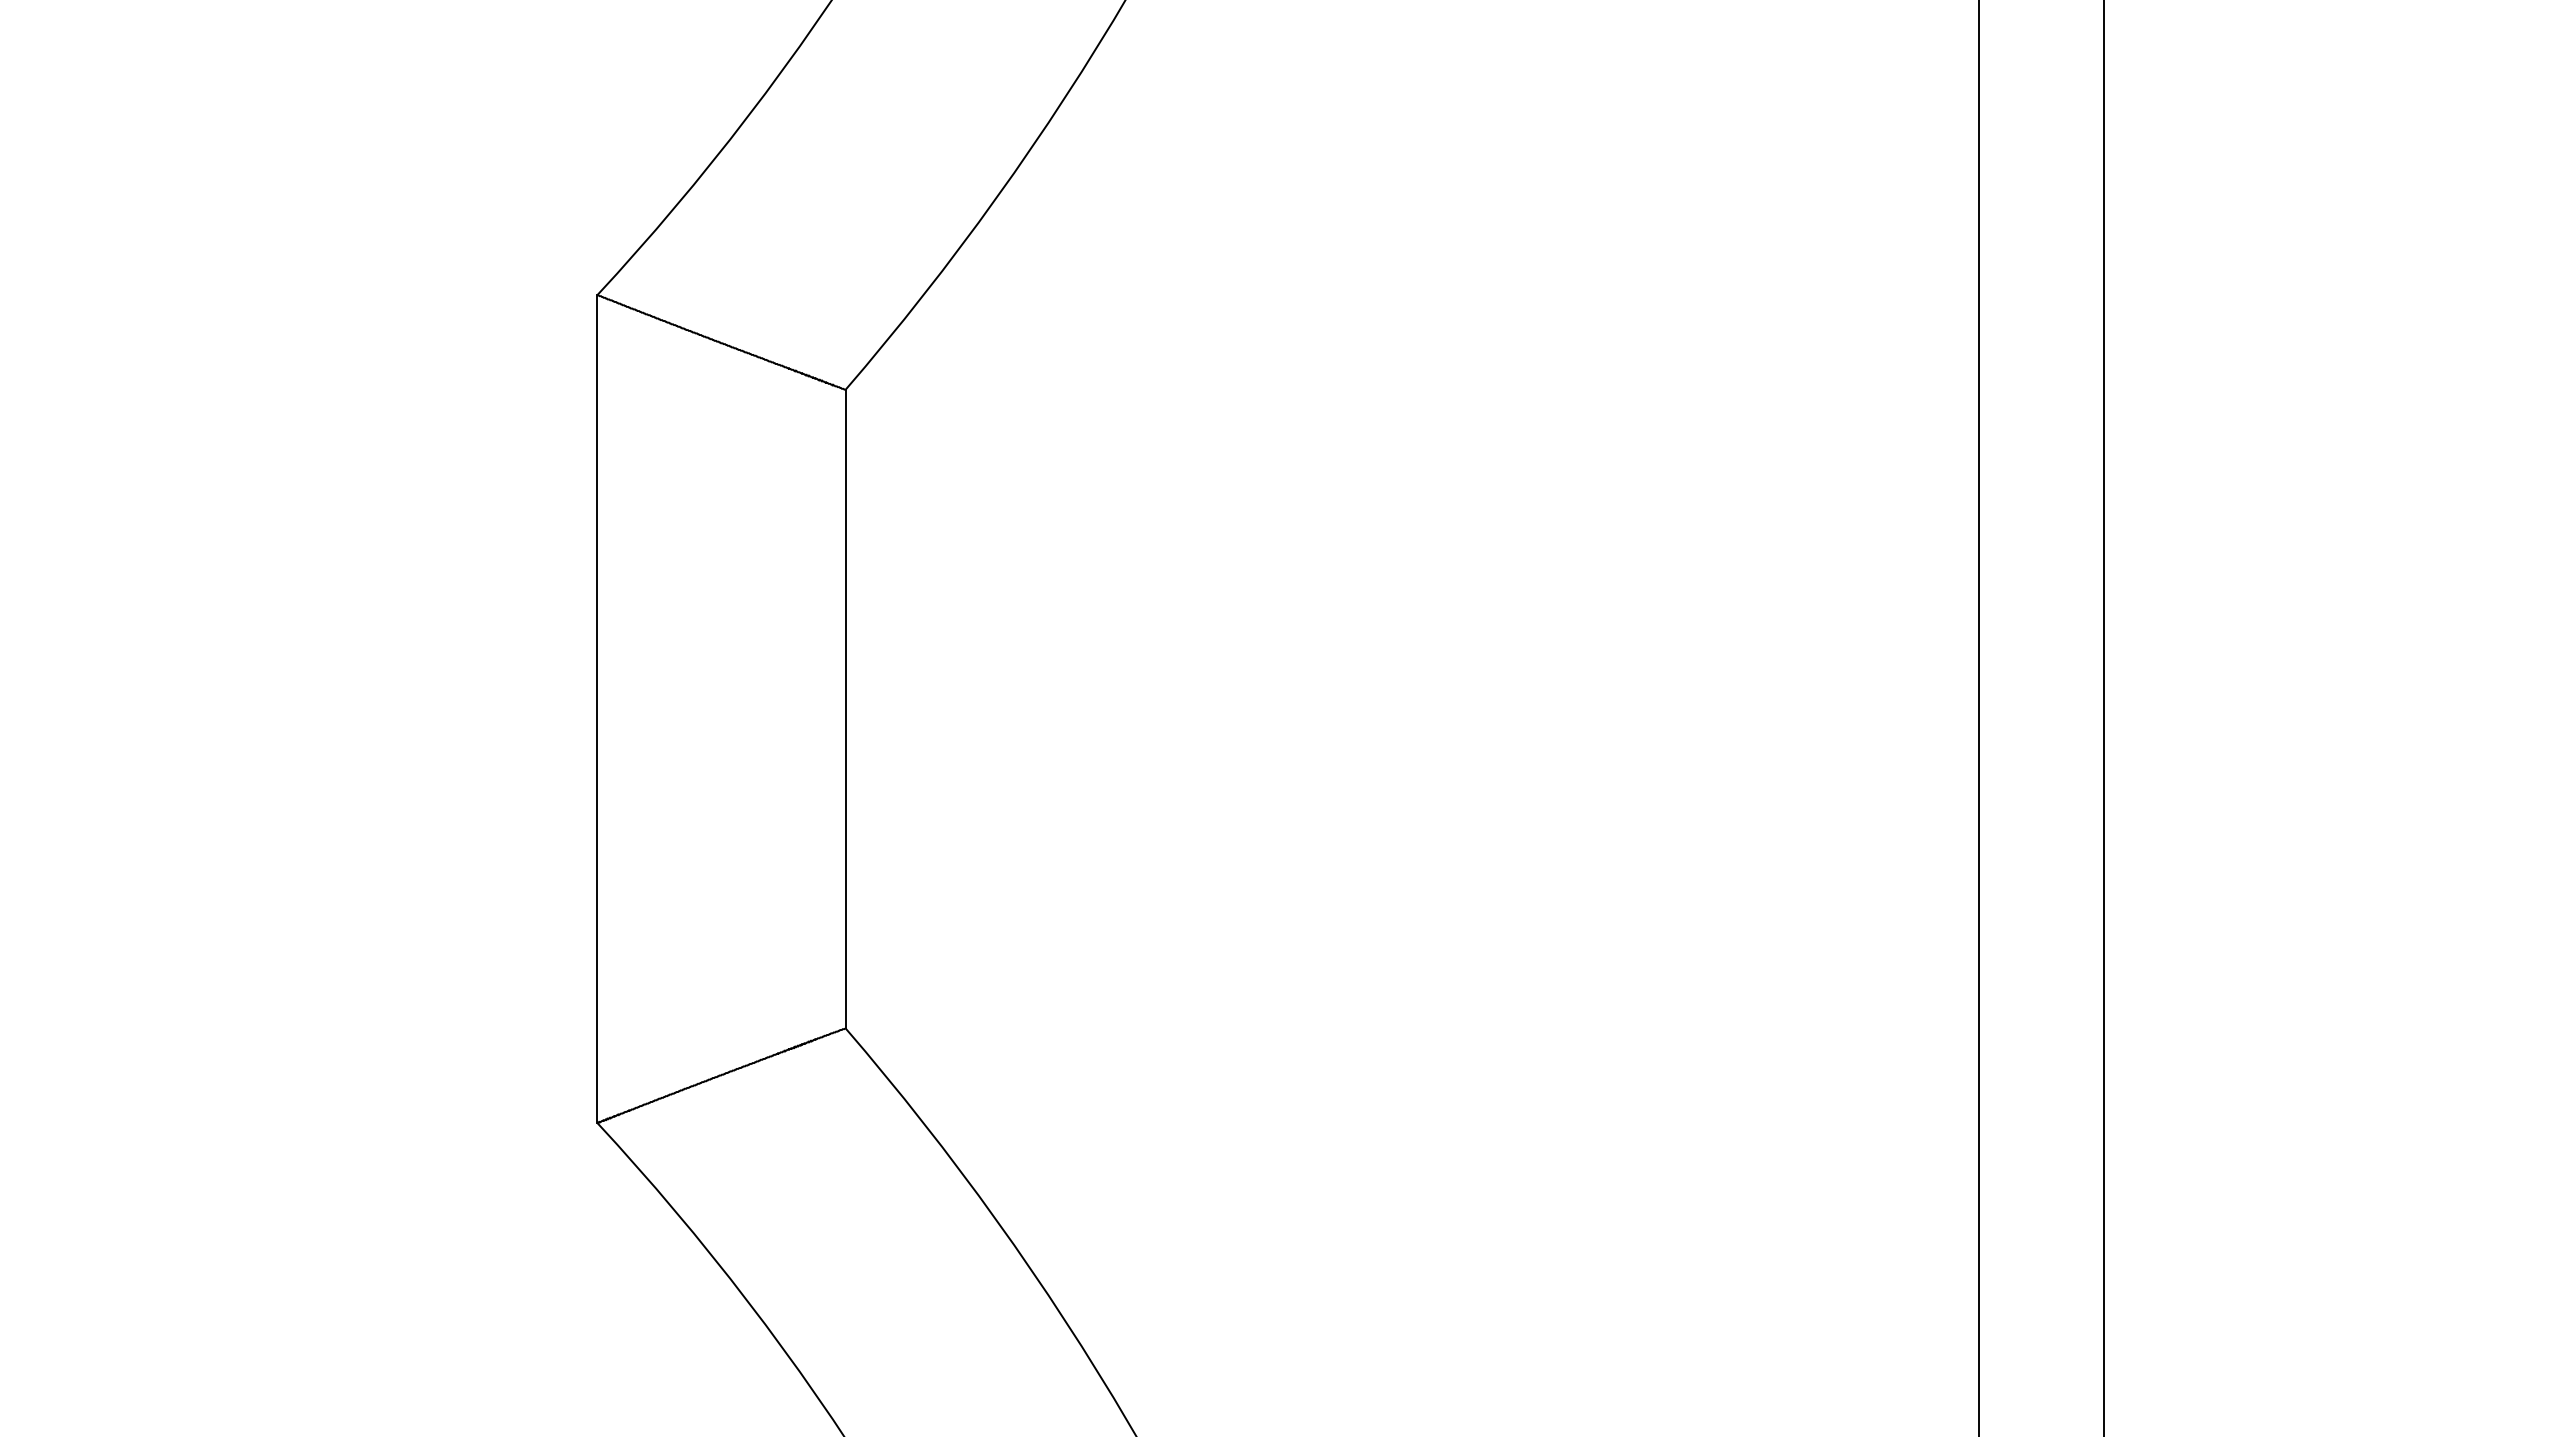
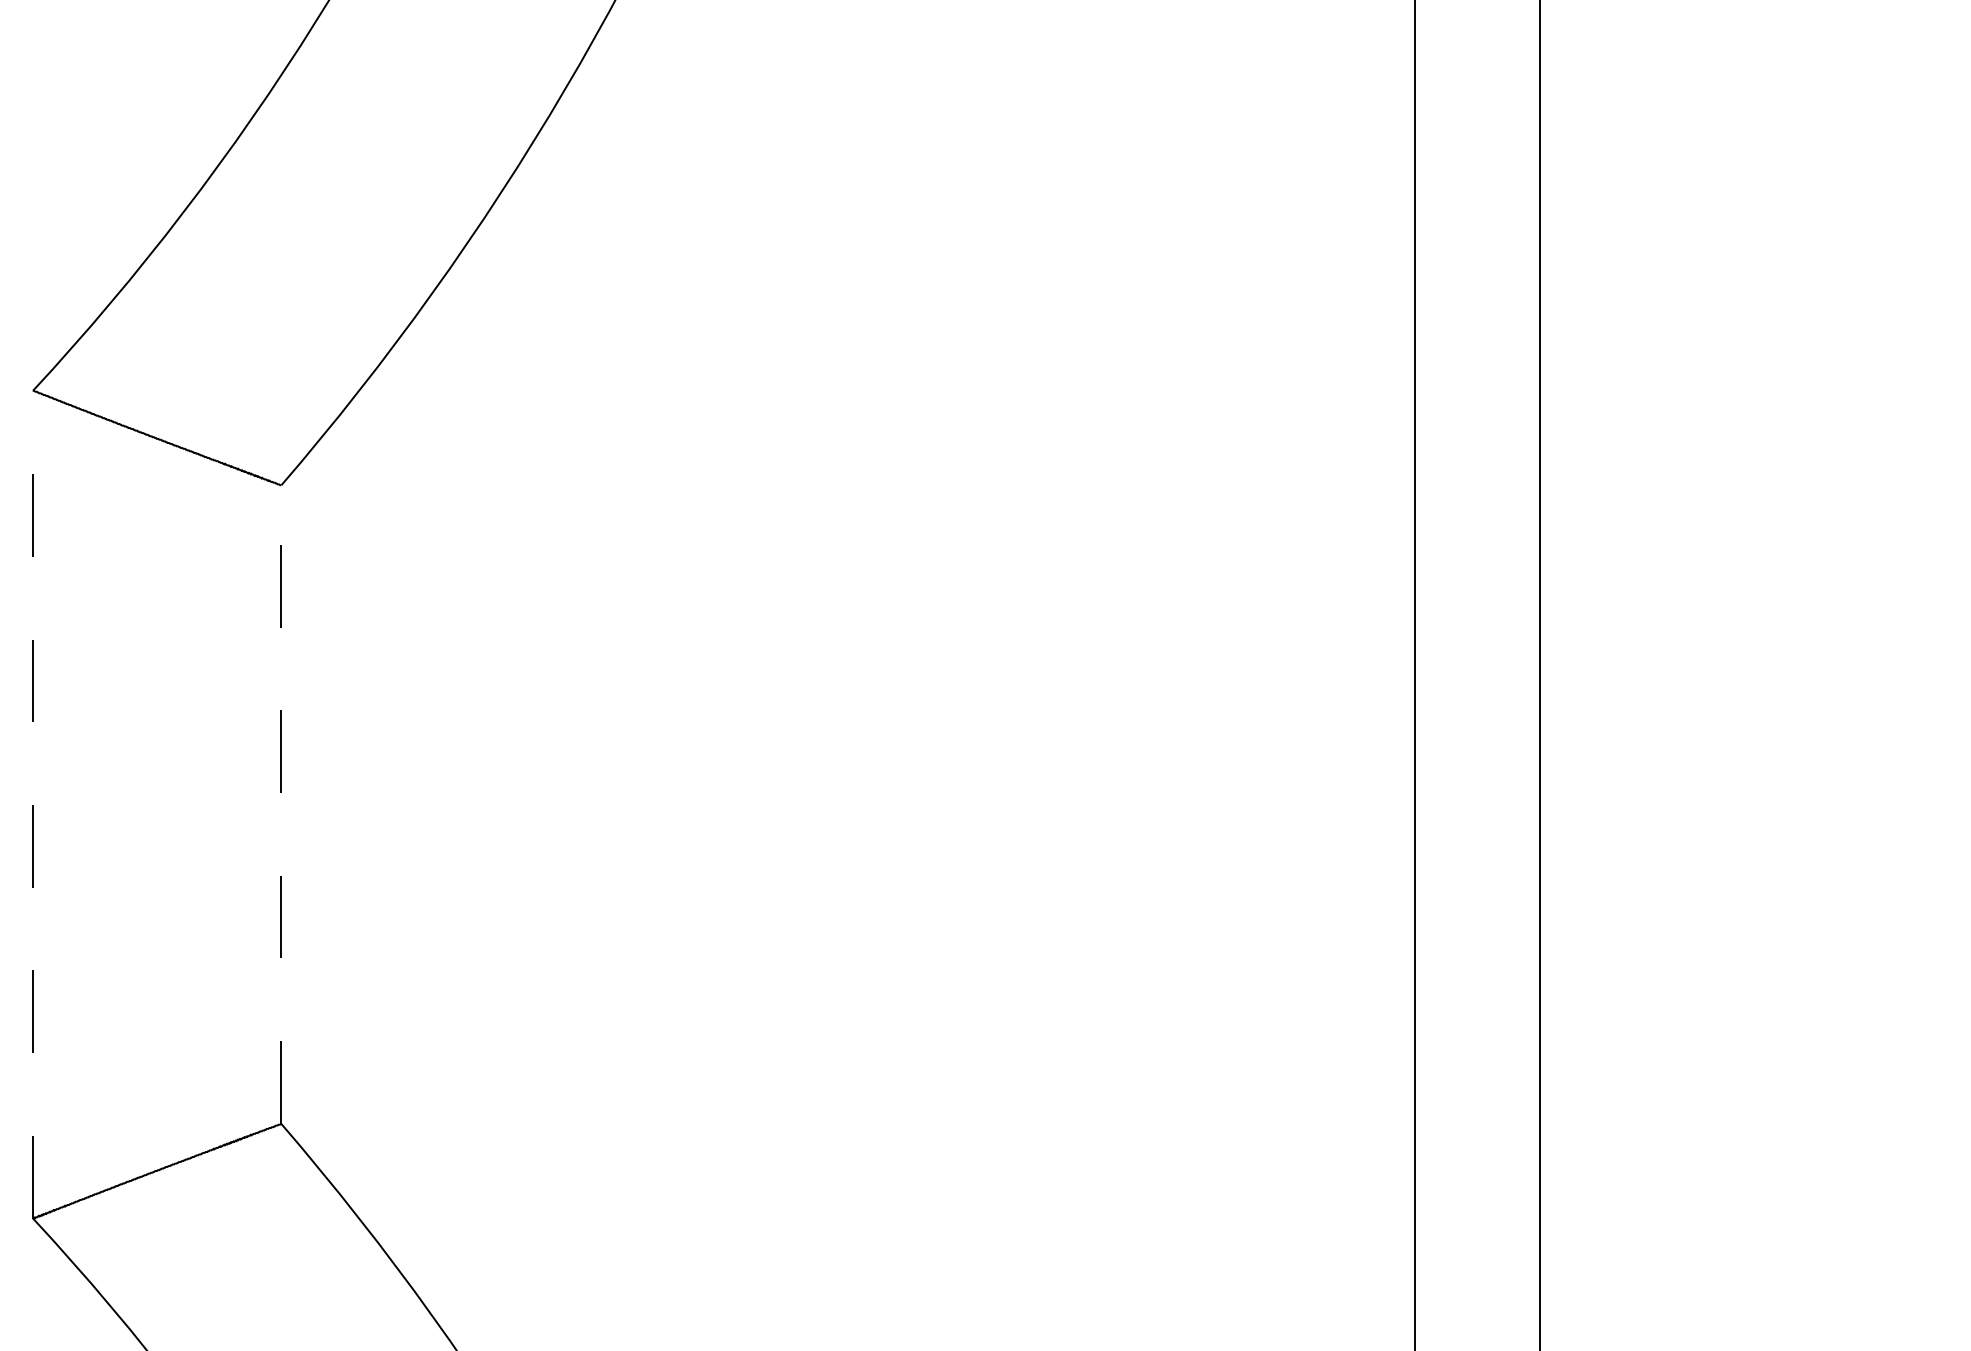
line: (845, 708) -> (281, 804), solid -> dashed
line: (597, 709) -> (33, 805), solid -> dashed

